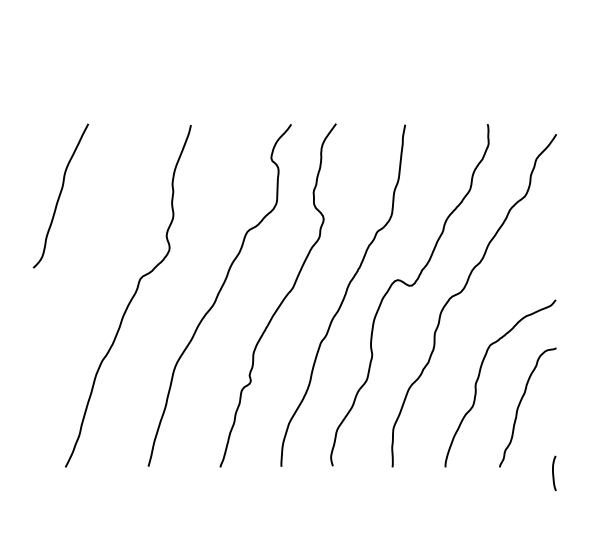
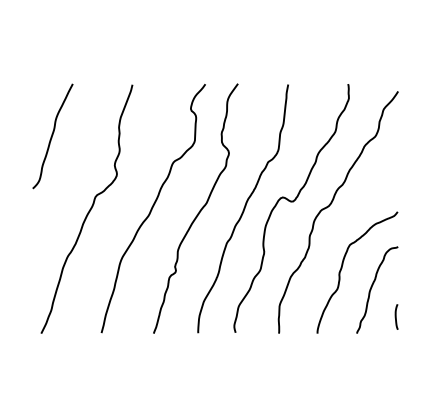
curve: (60, 196) -> (52, 136), moved
curve: (554, 472) -> (396, 316), moved

